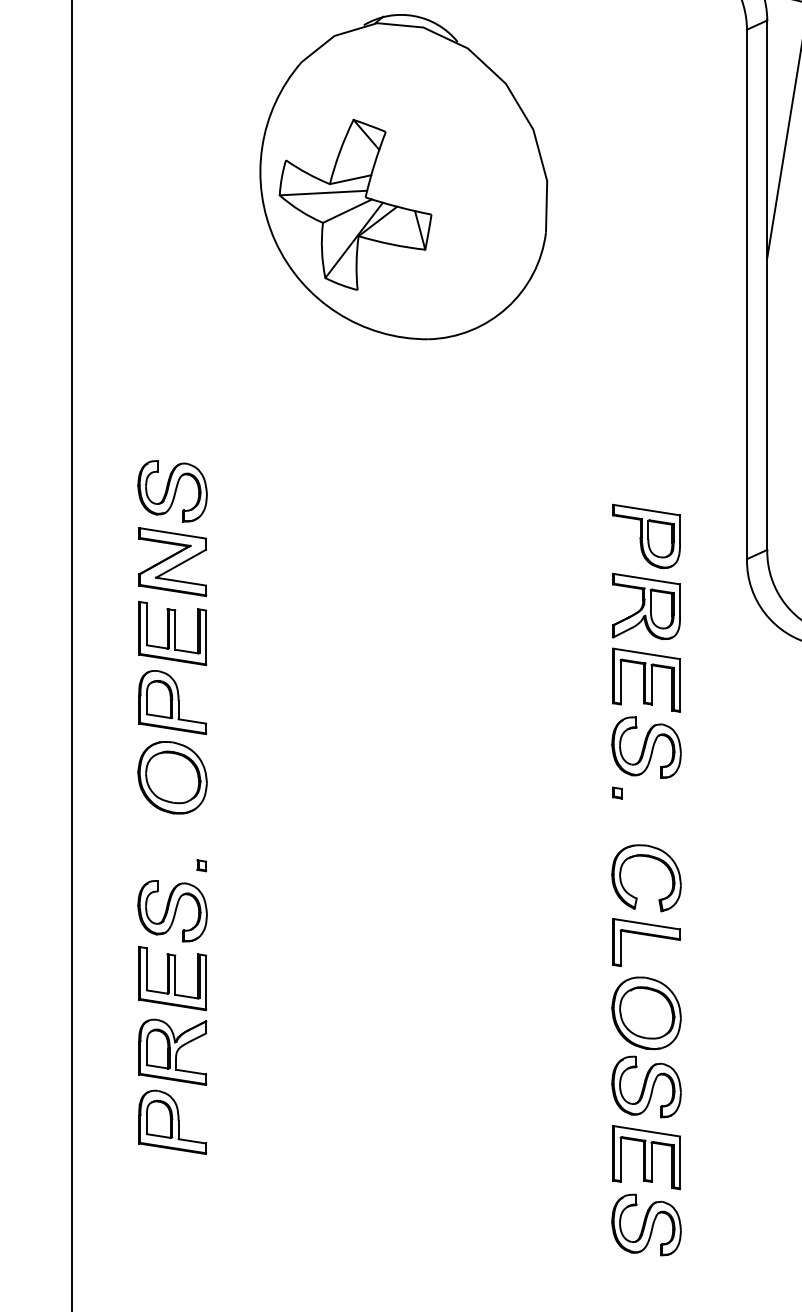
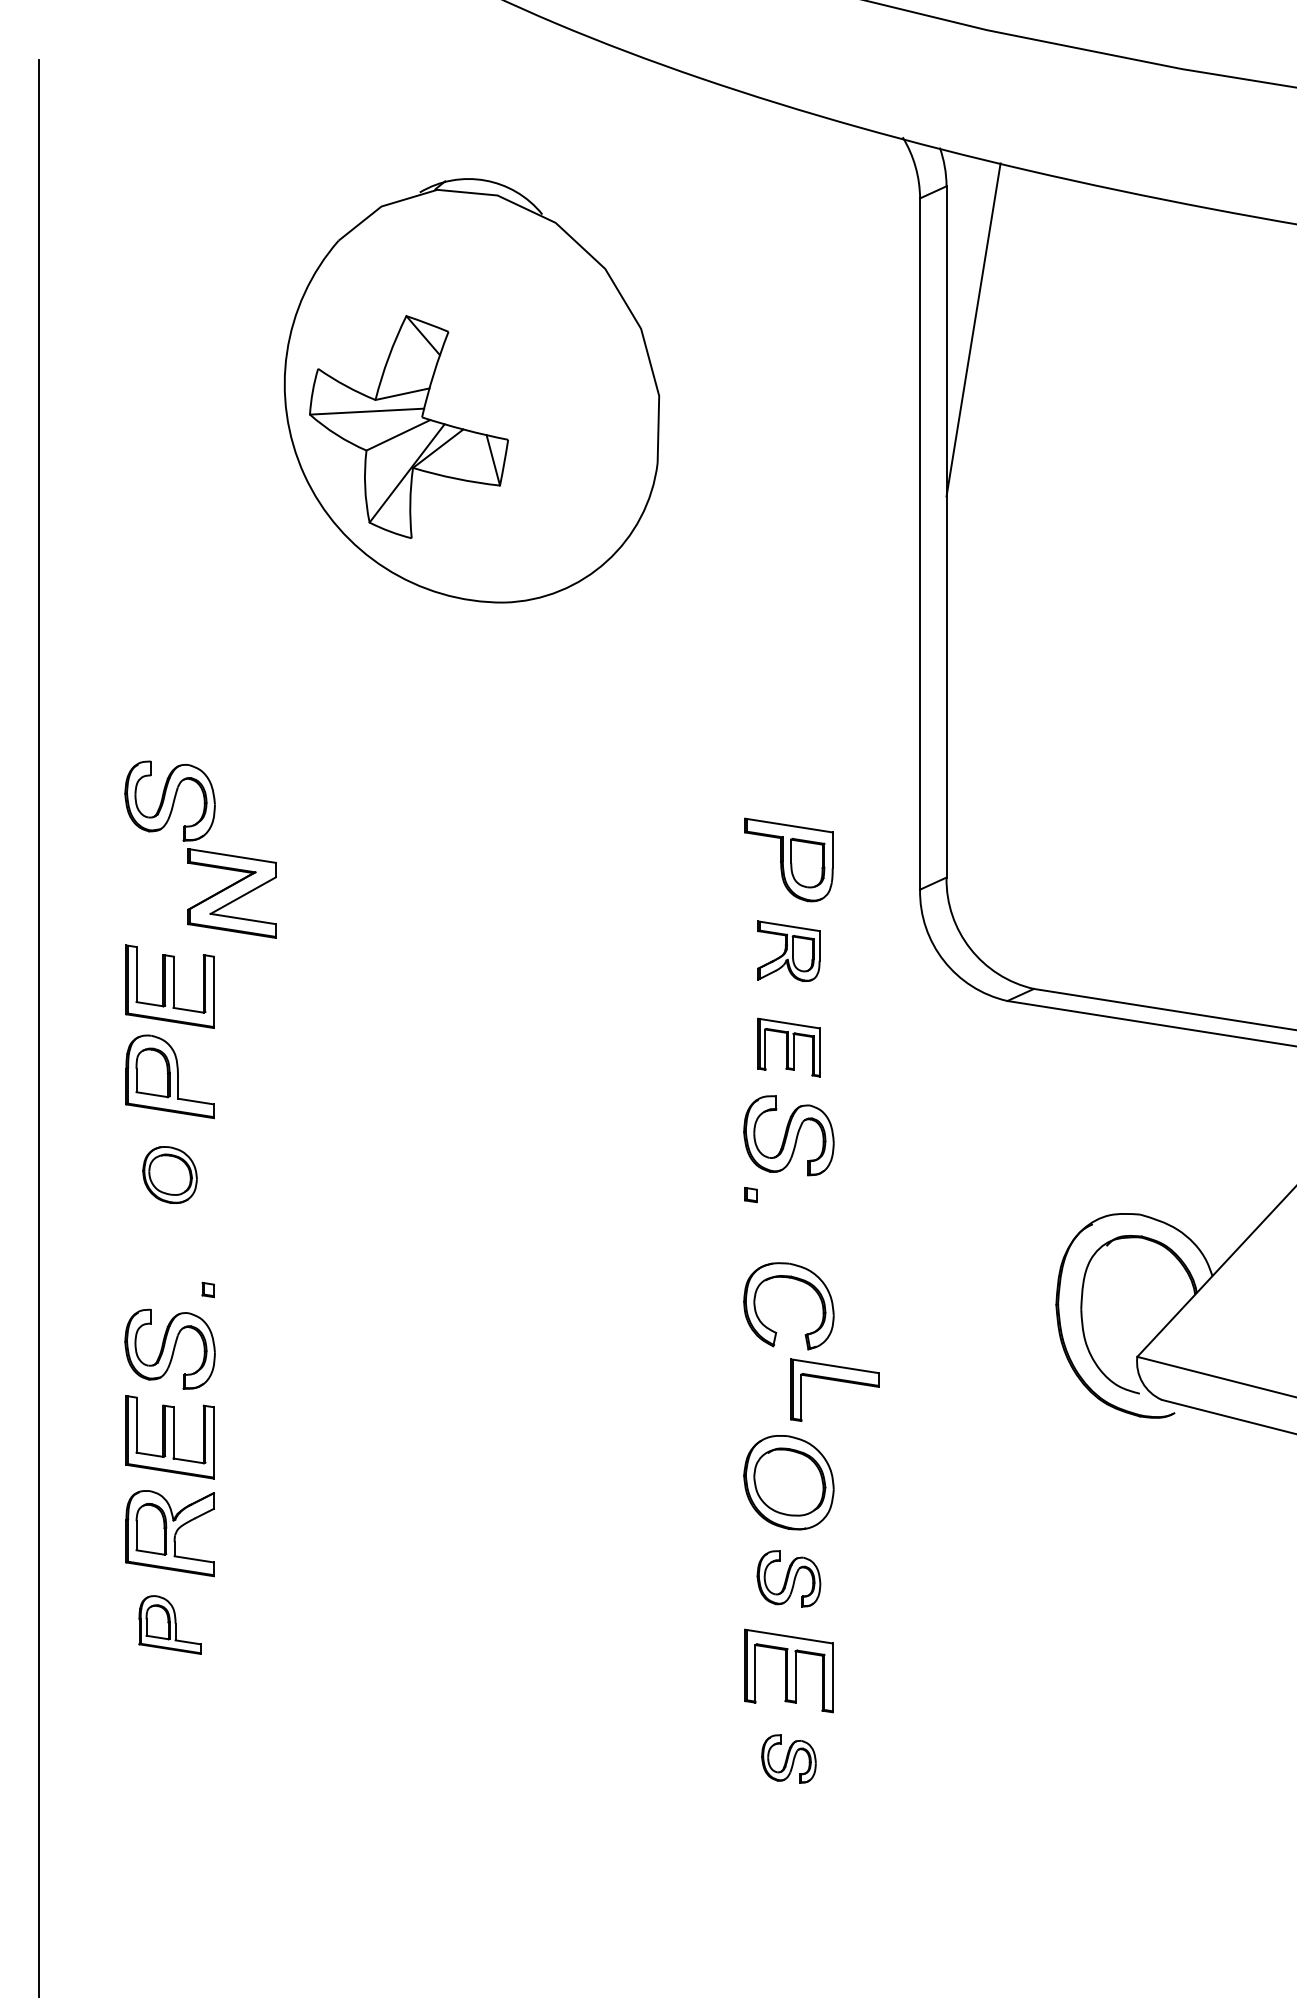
part: (172, 562) -> (231, 893), moved
part: (646, 605) -> (788, 950), size x0.7
part: (646, 680) -> (788, 1047), size x0.7
part: (172, 777) -> (169, 1174), size x0.6
part: (647, 935) -> (836, 1381), moved
part: (646, 1086) -> (788, 1578), size x0.7
part: (172, 1121) -> (169, 1624), size x0.7
part: (646, 1224) -> (788, 1758), size x0.6

